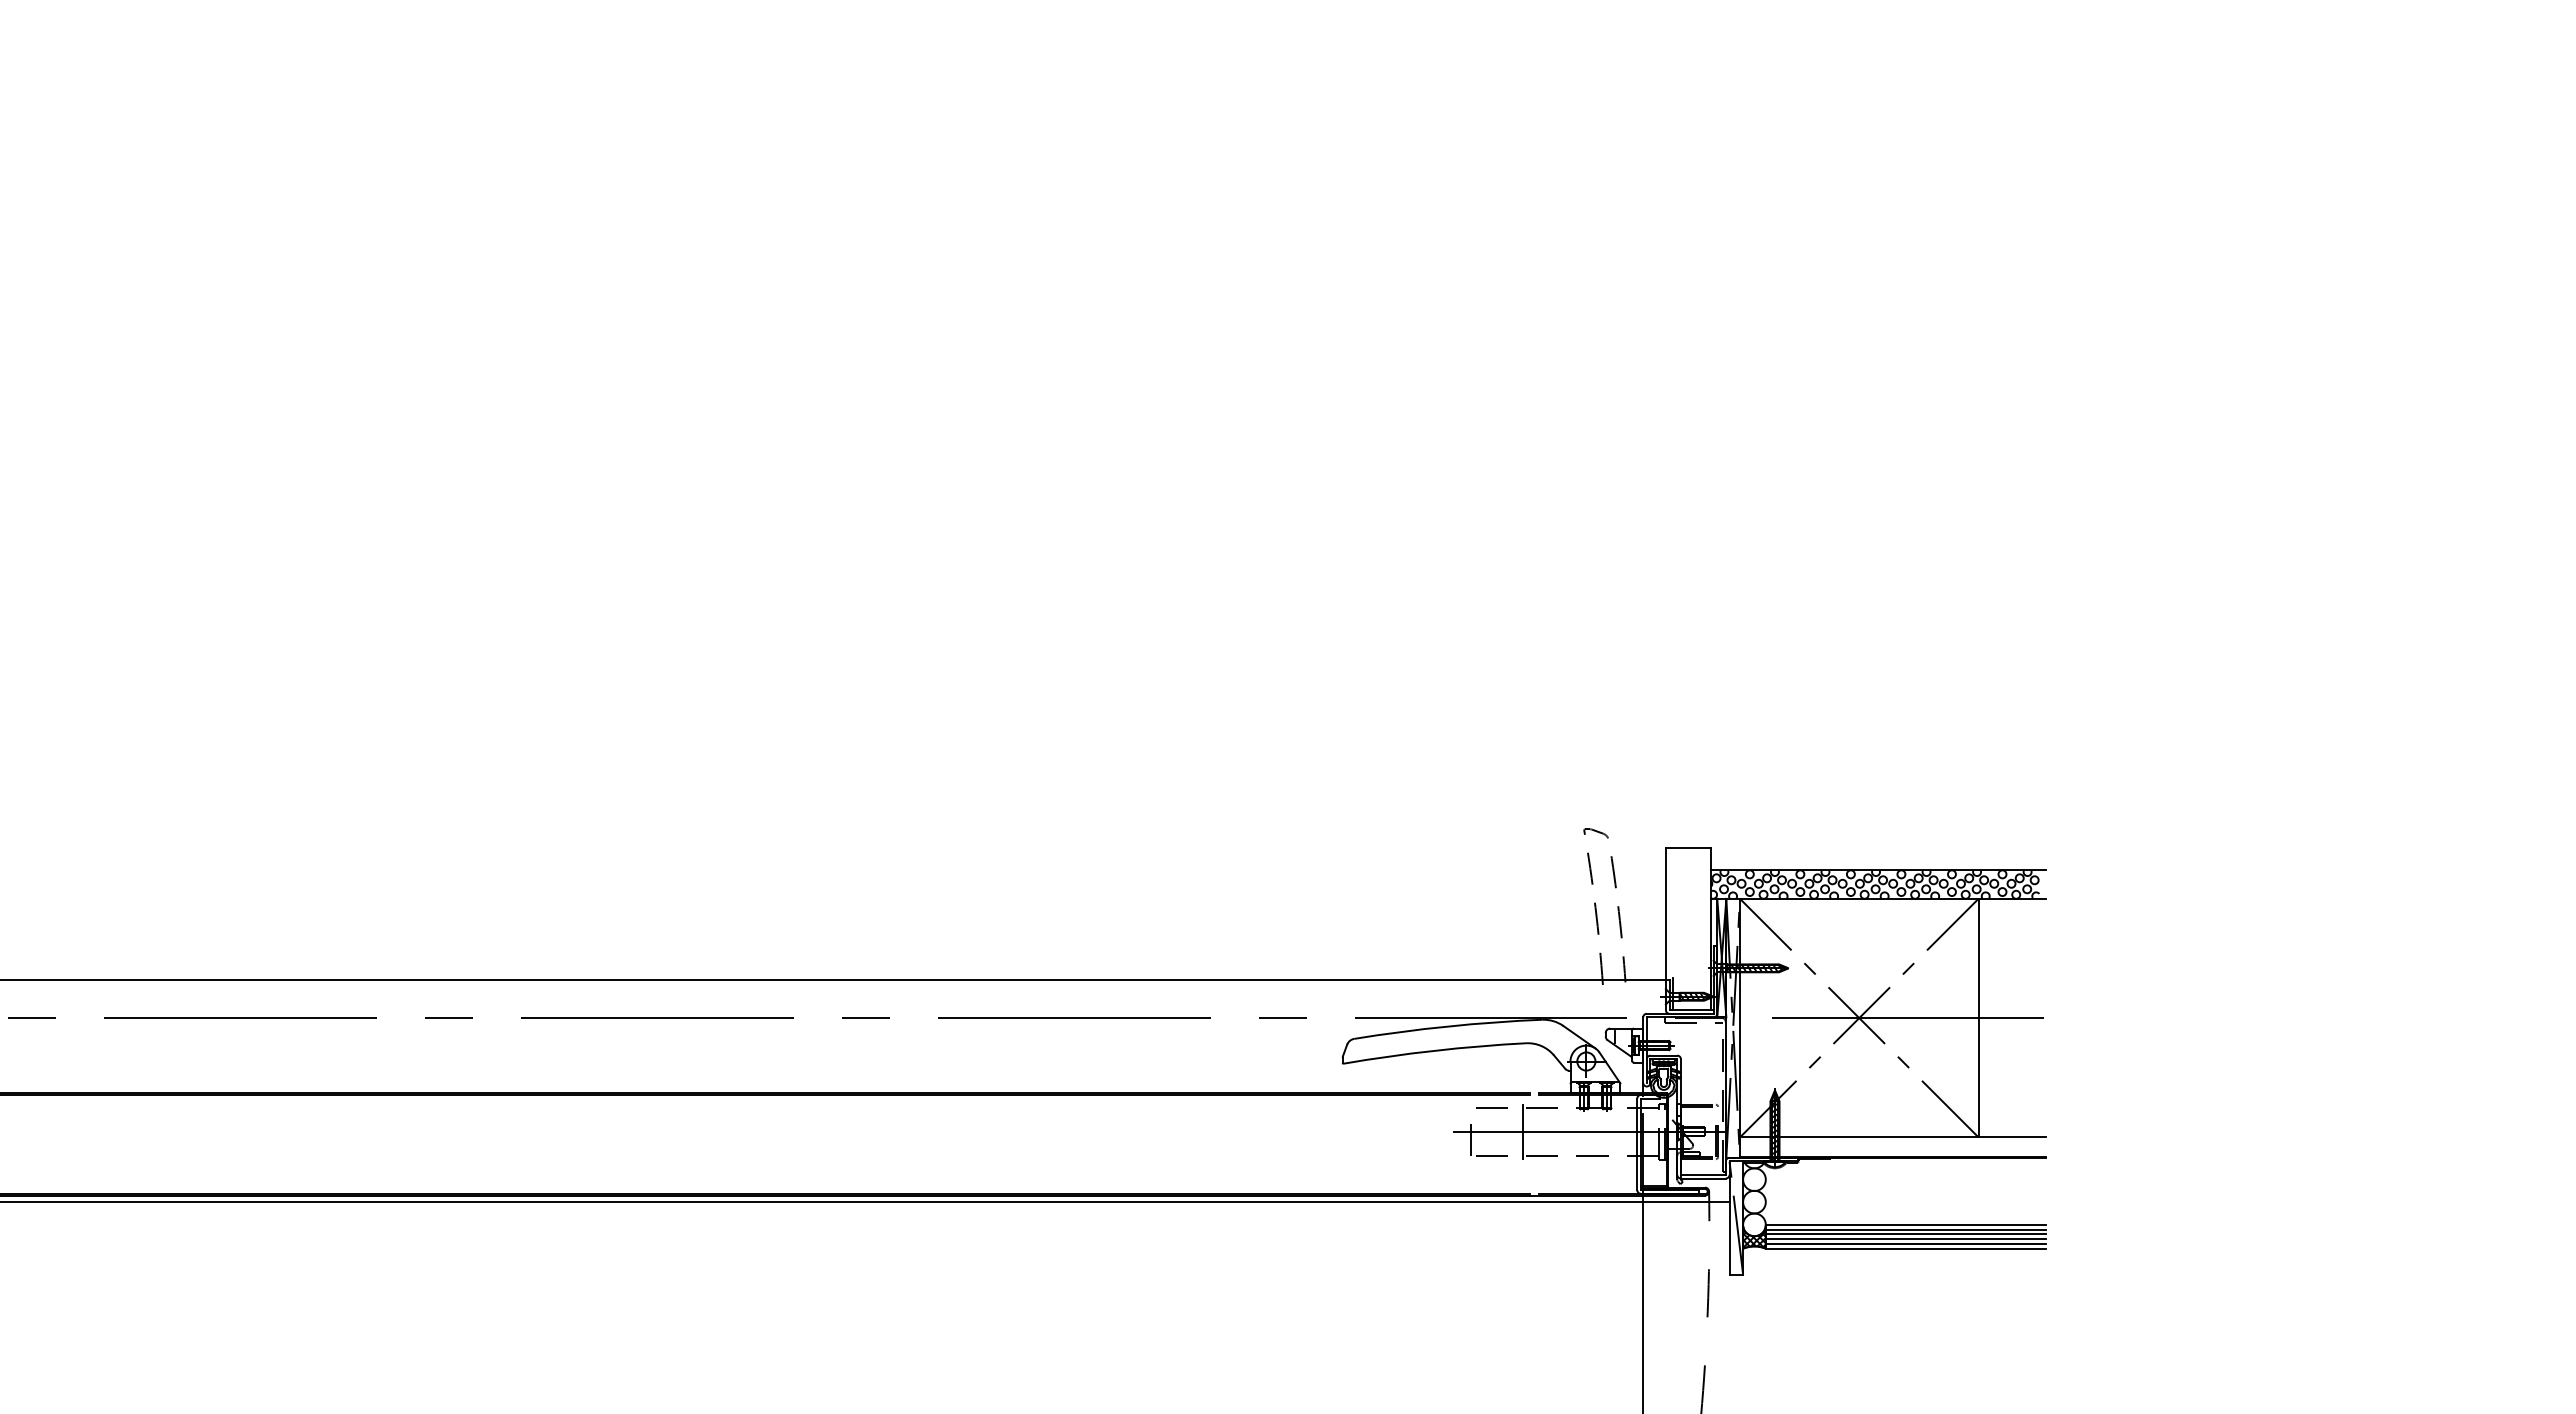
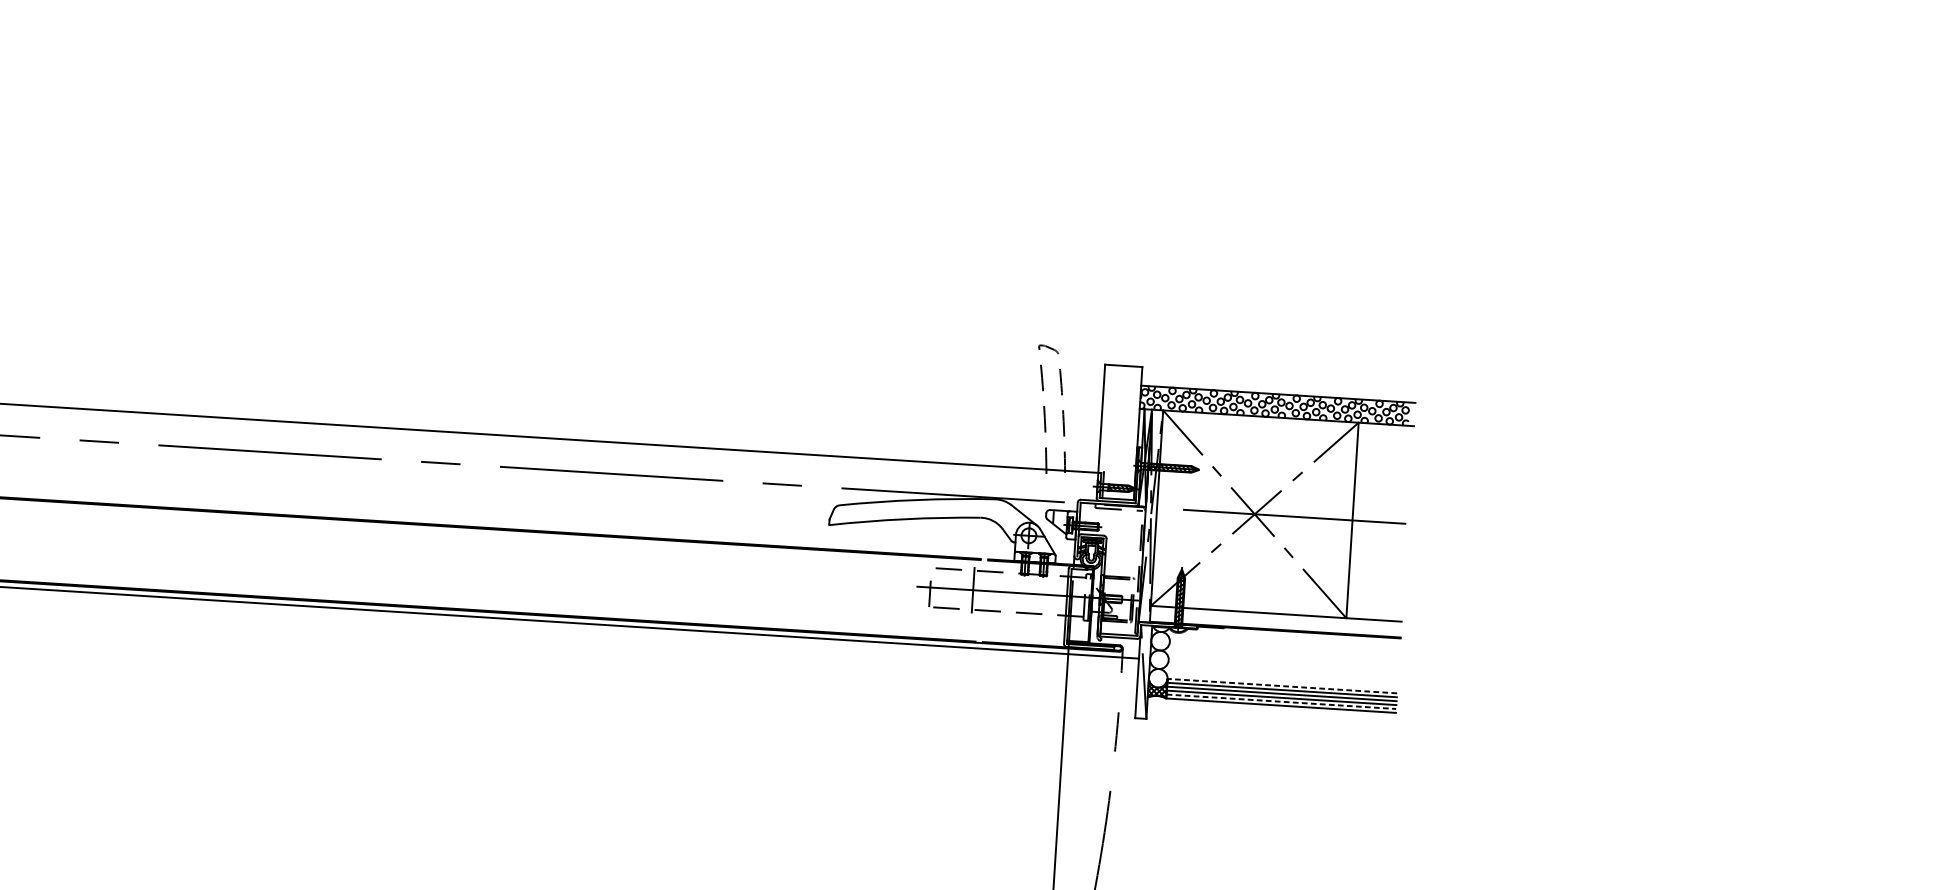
line: (1905, 1224) -> (1282, 685), solid -> dashed
line: (1906, 1243) -> (1281, 701), solid -> dashed

